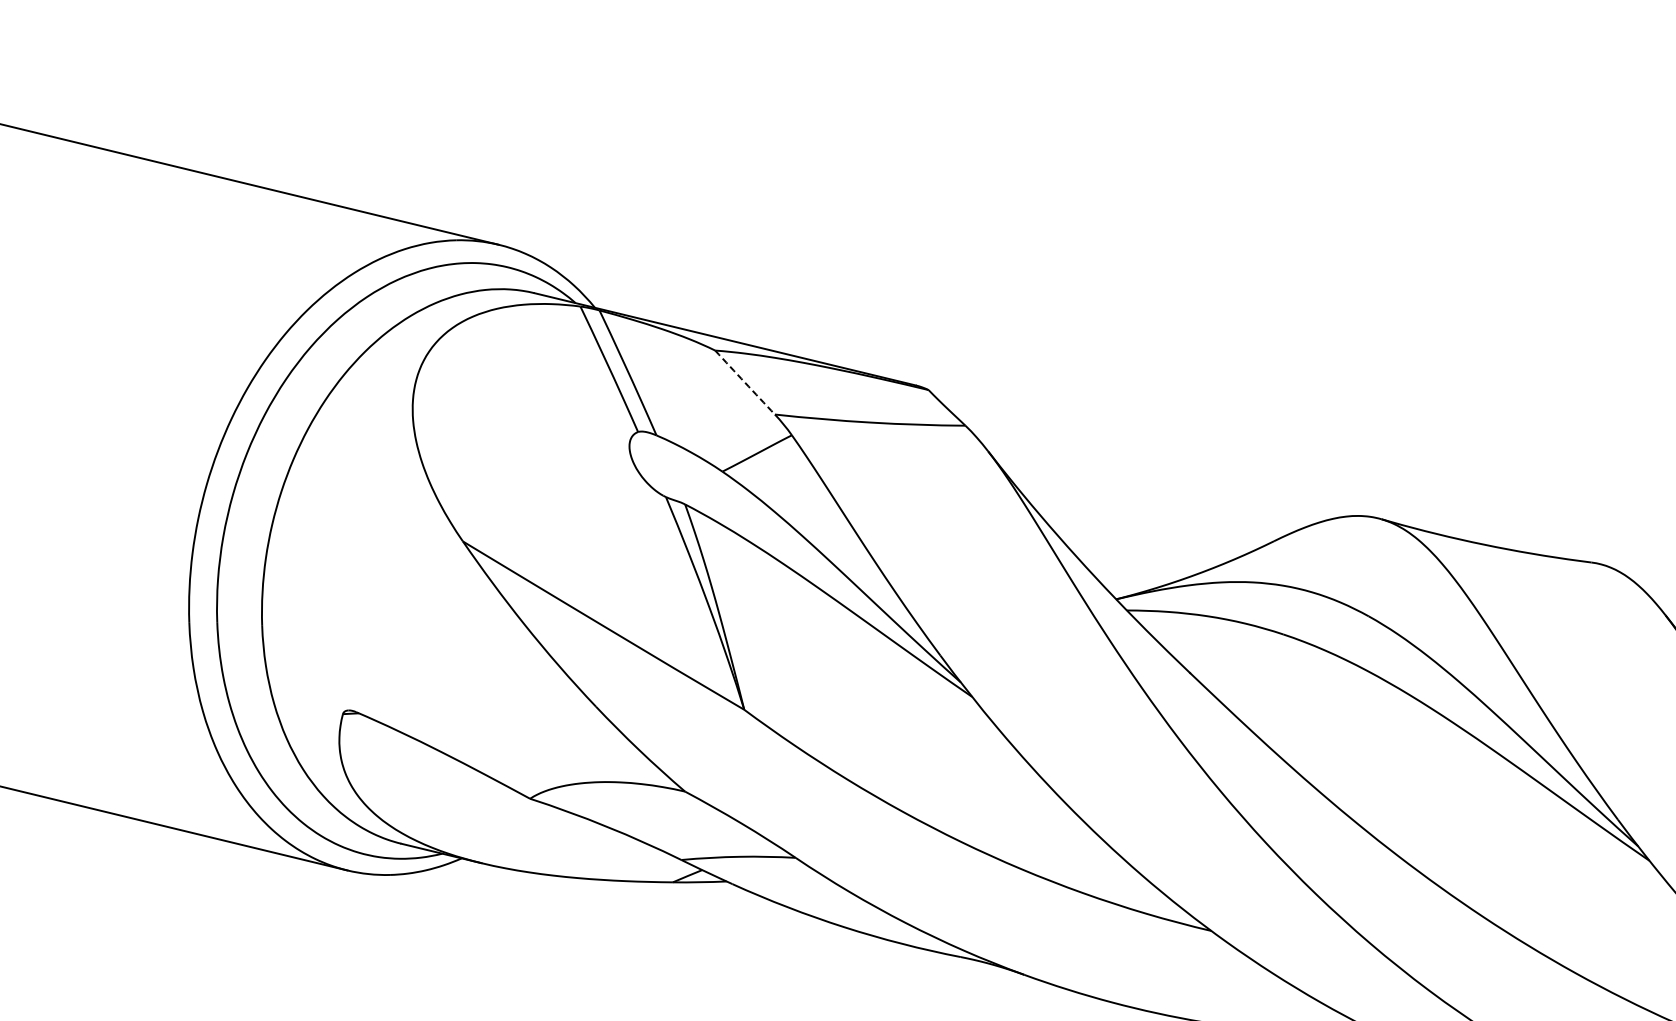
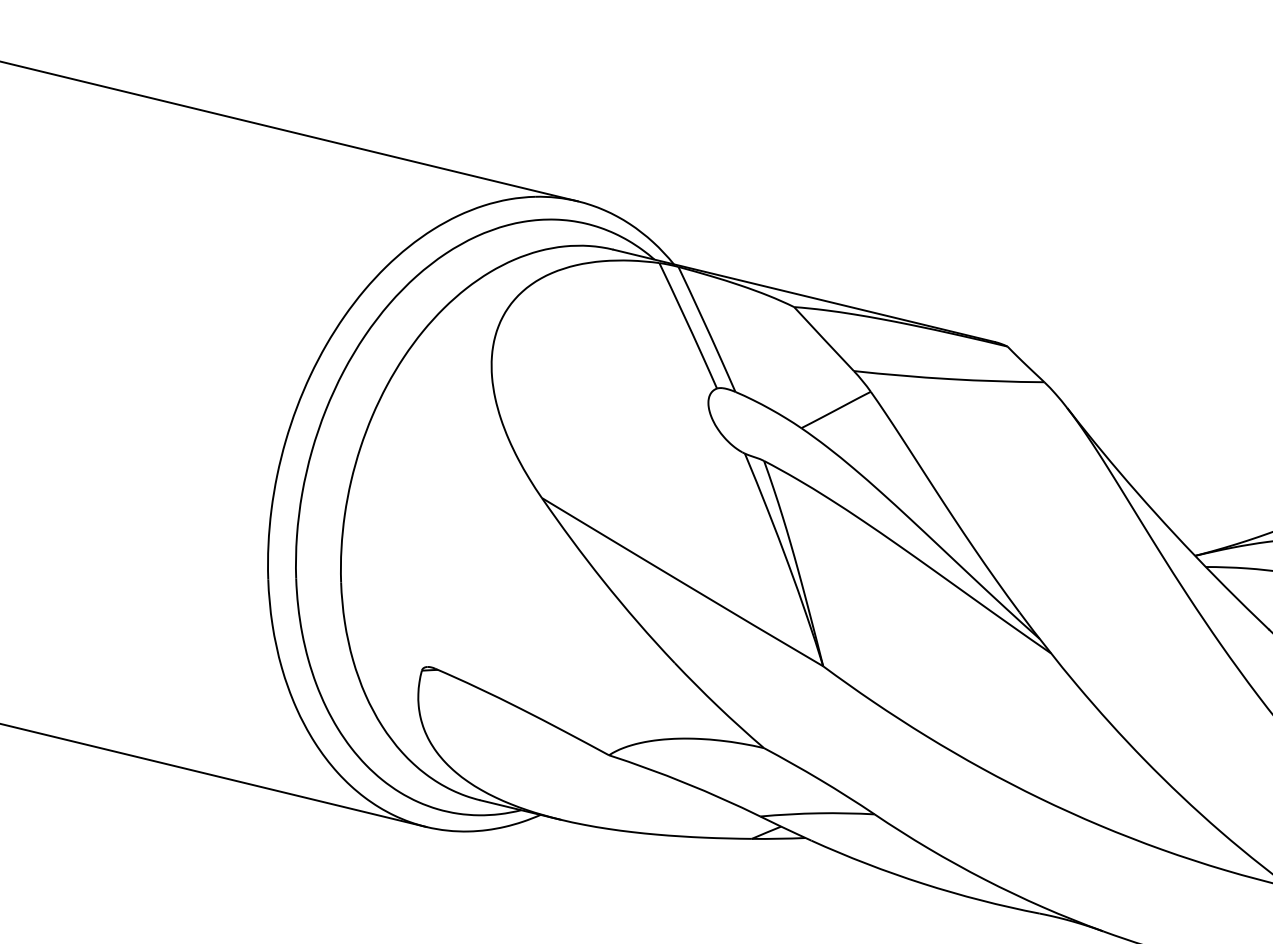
arc: (745, 382) -> (824, 339), dashed -> solid

